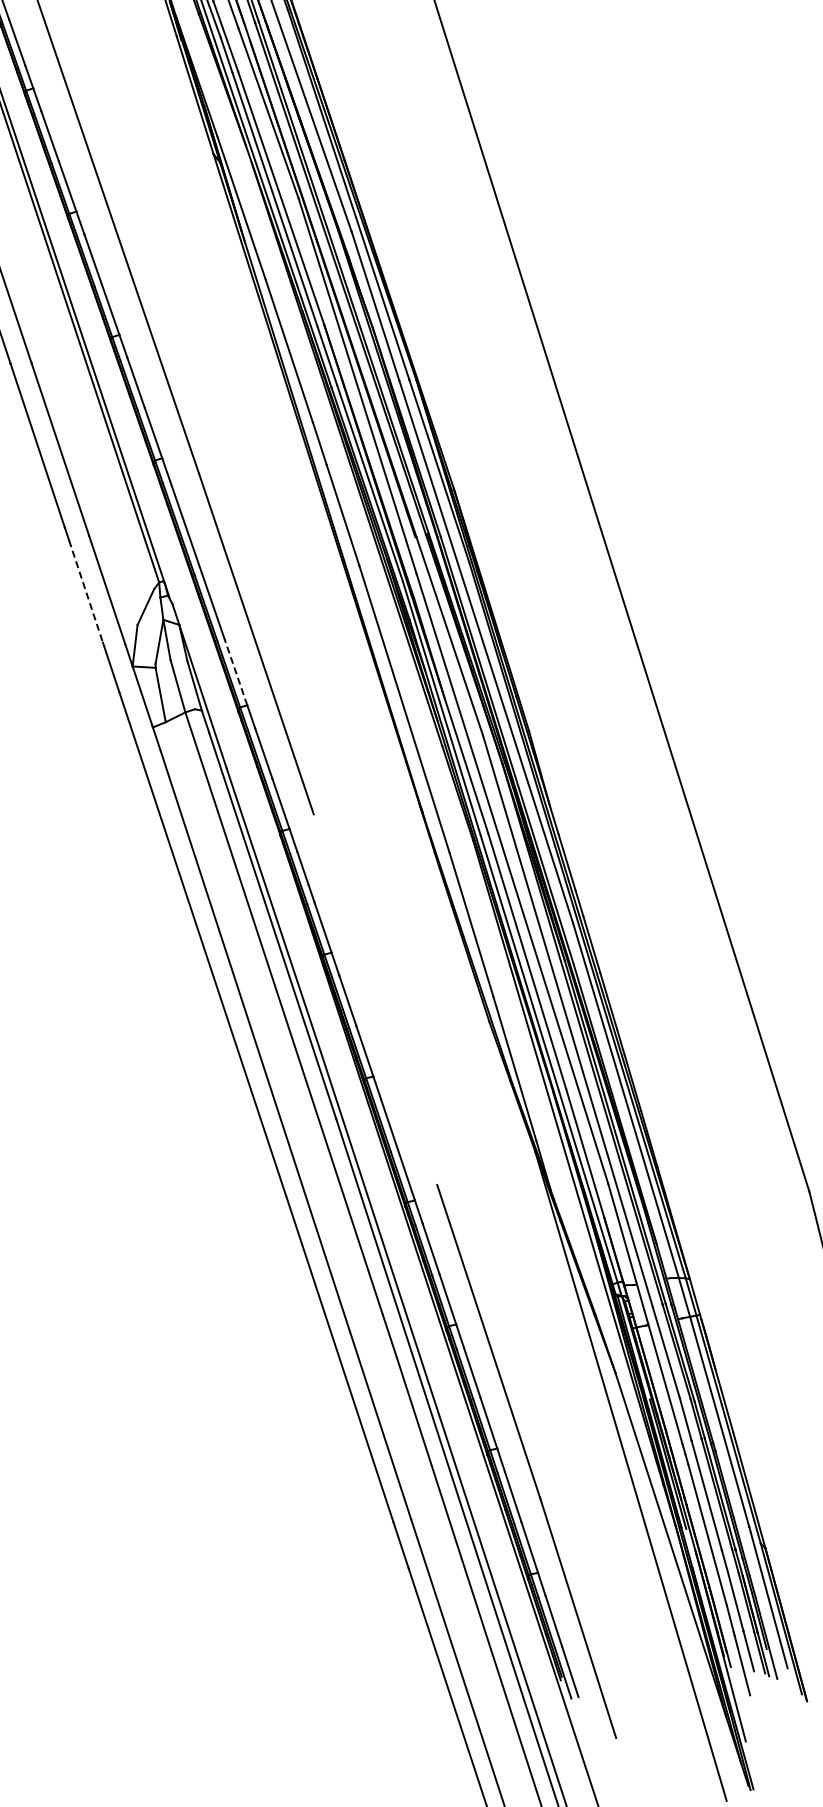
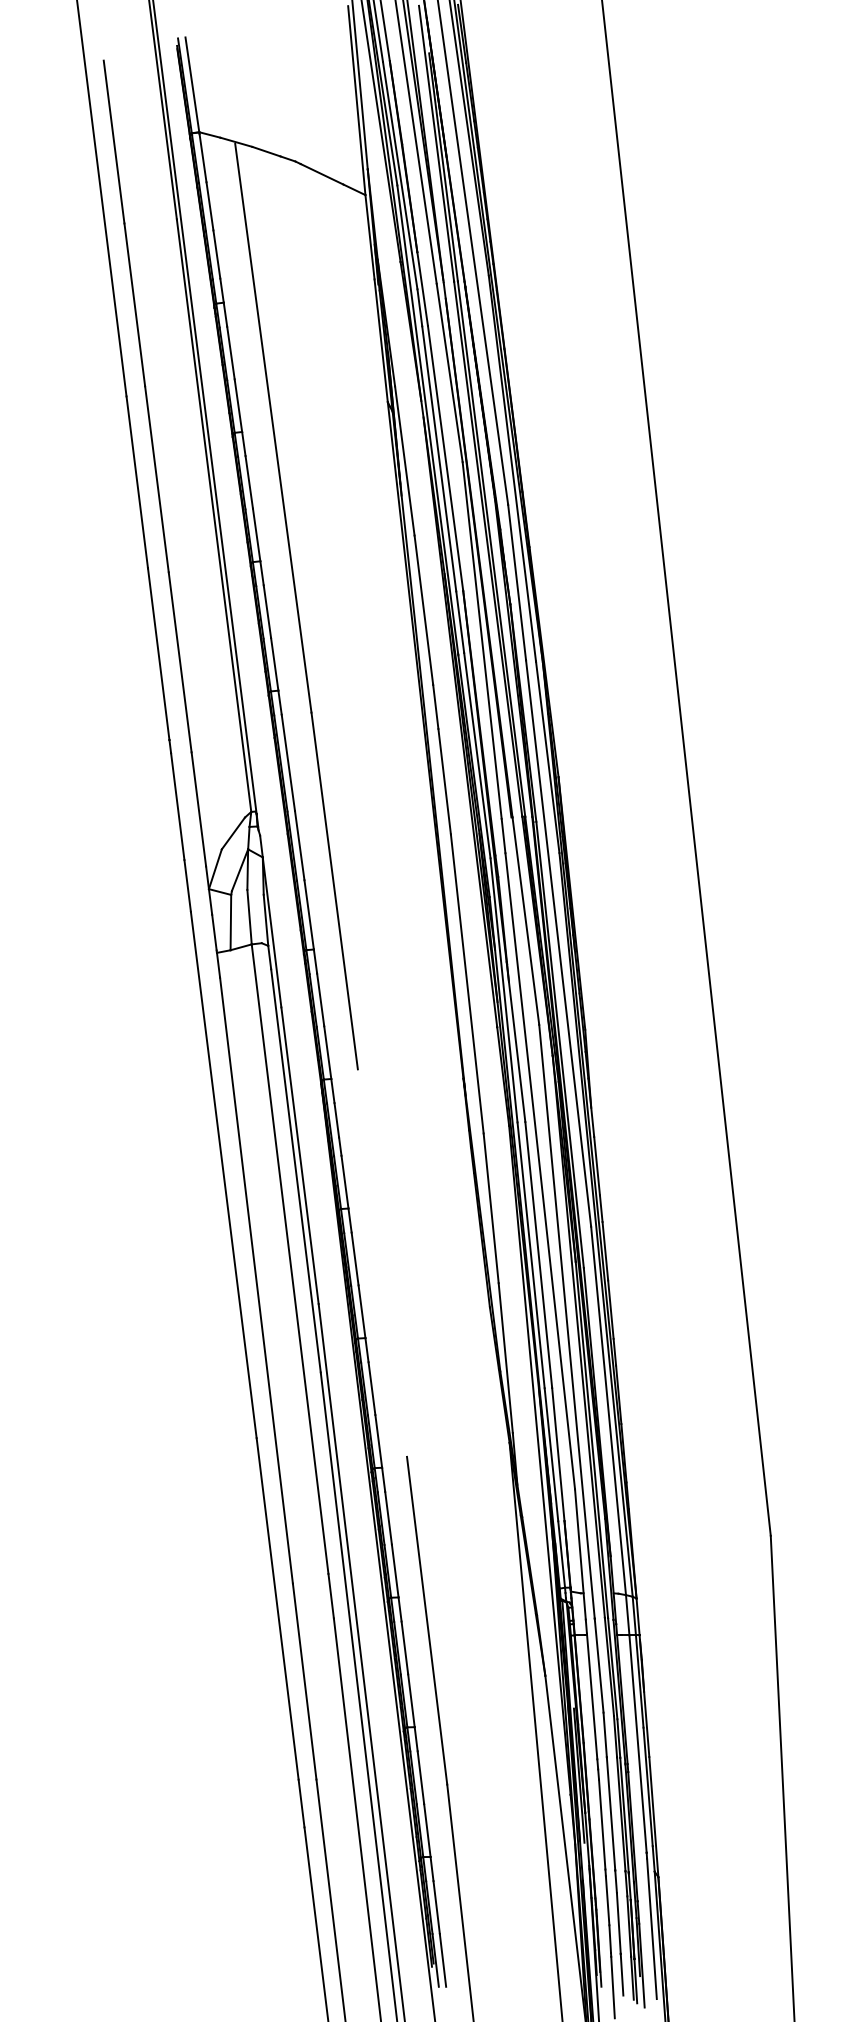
line: (85, 591) -> (177, 806), dashed -> solid
line: (236, 671) -> (309, 914), dashed -> solid

